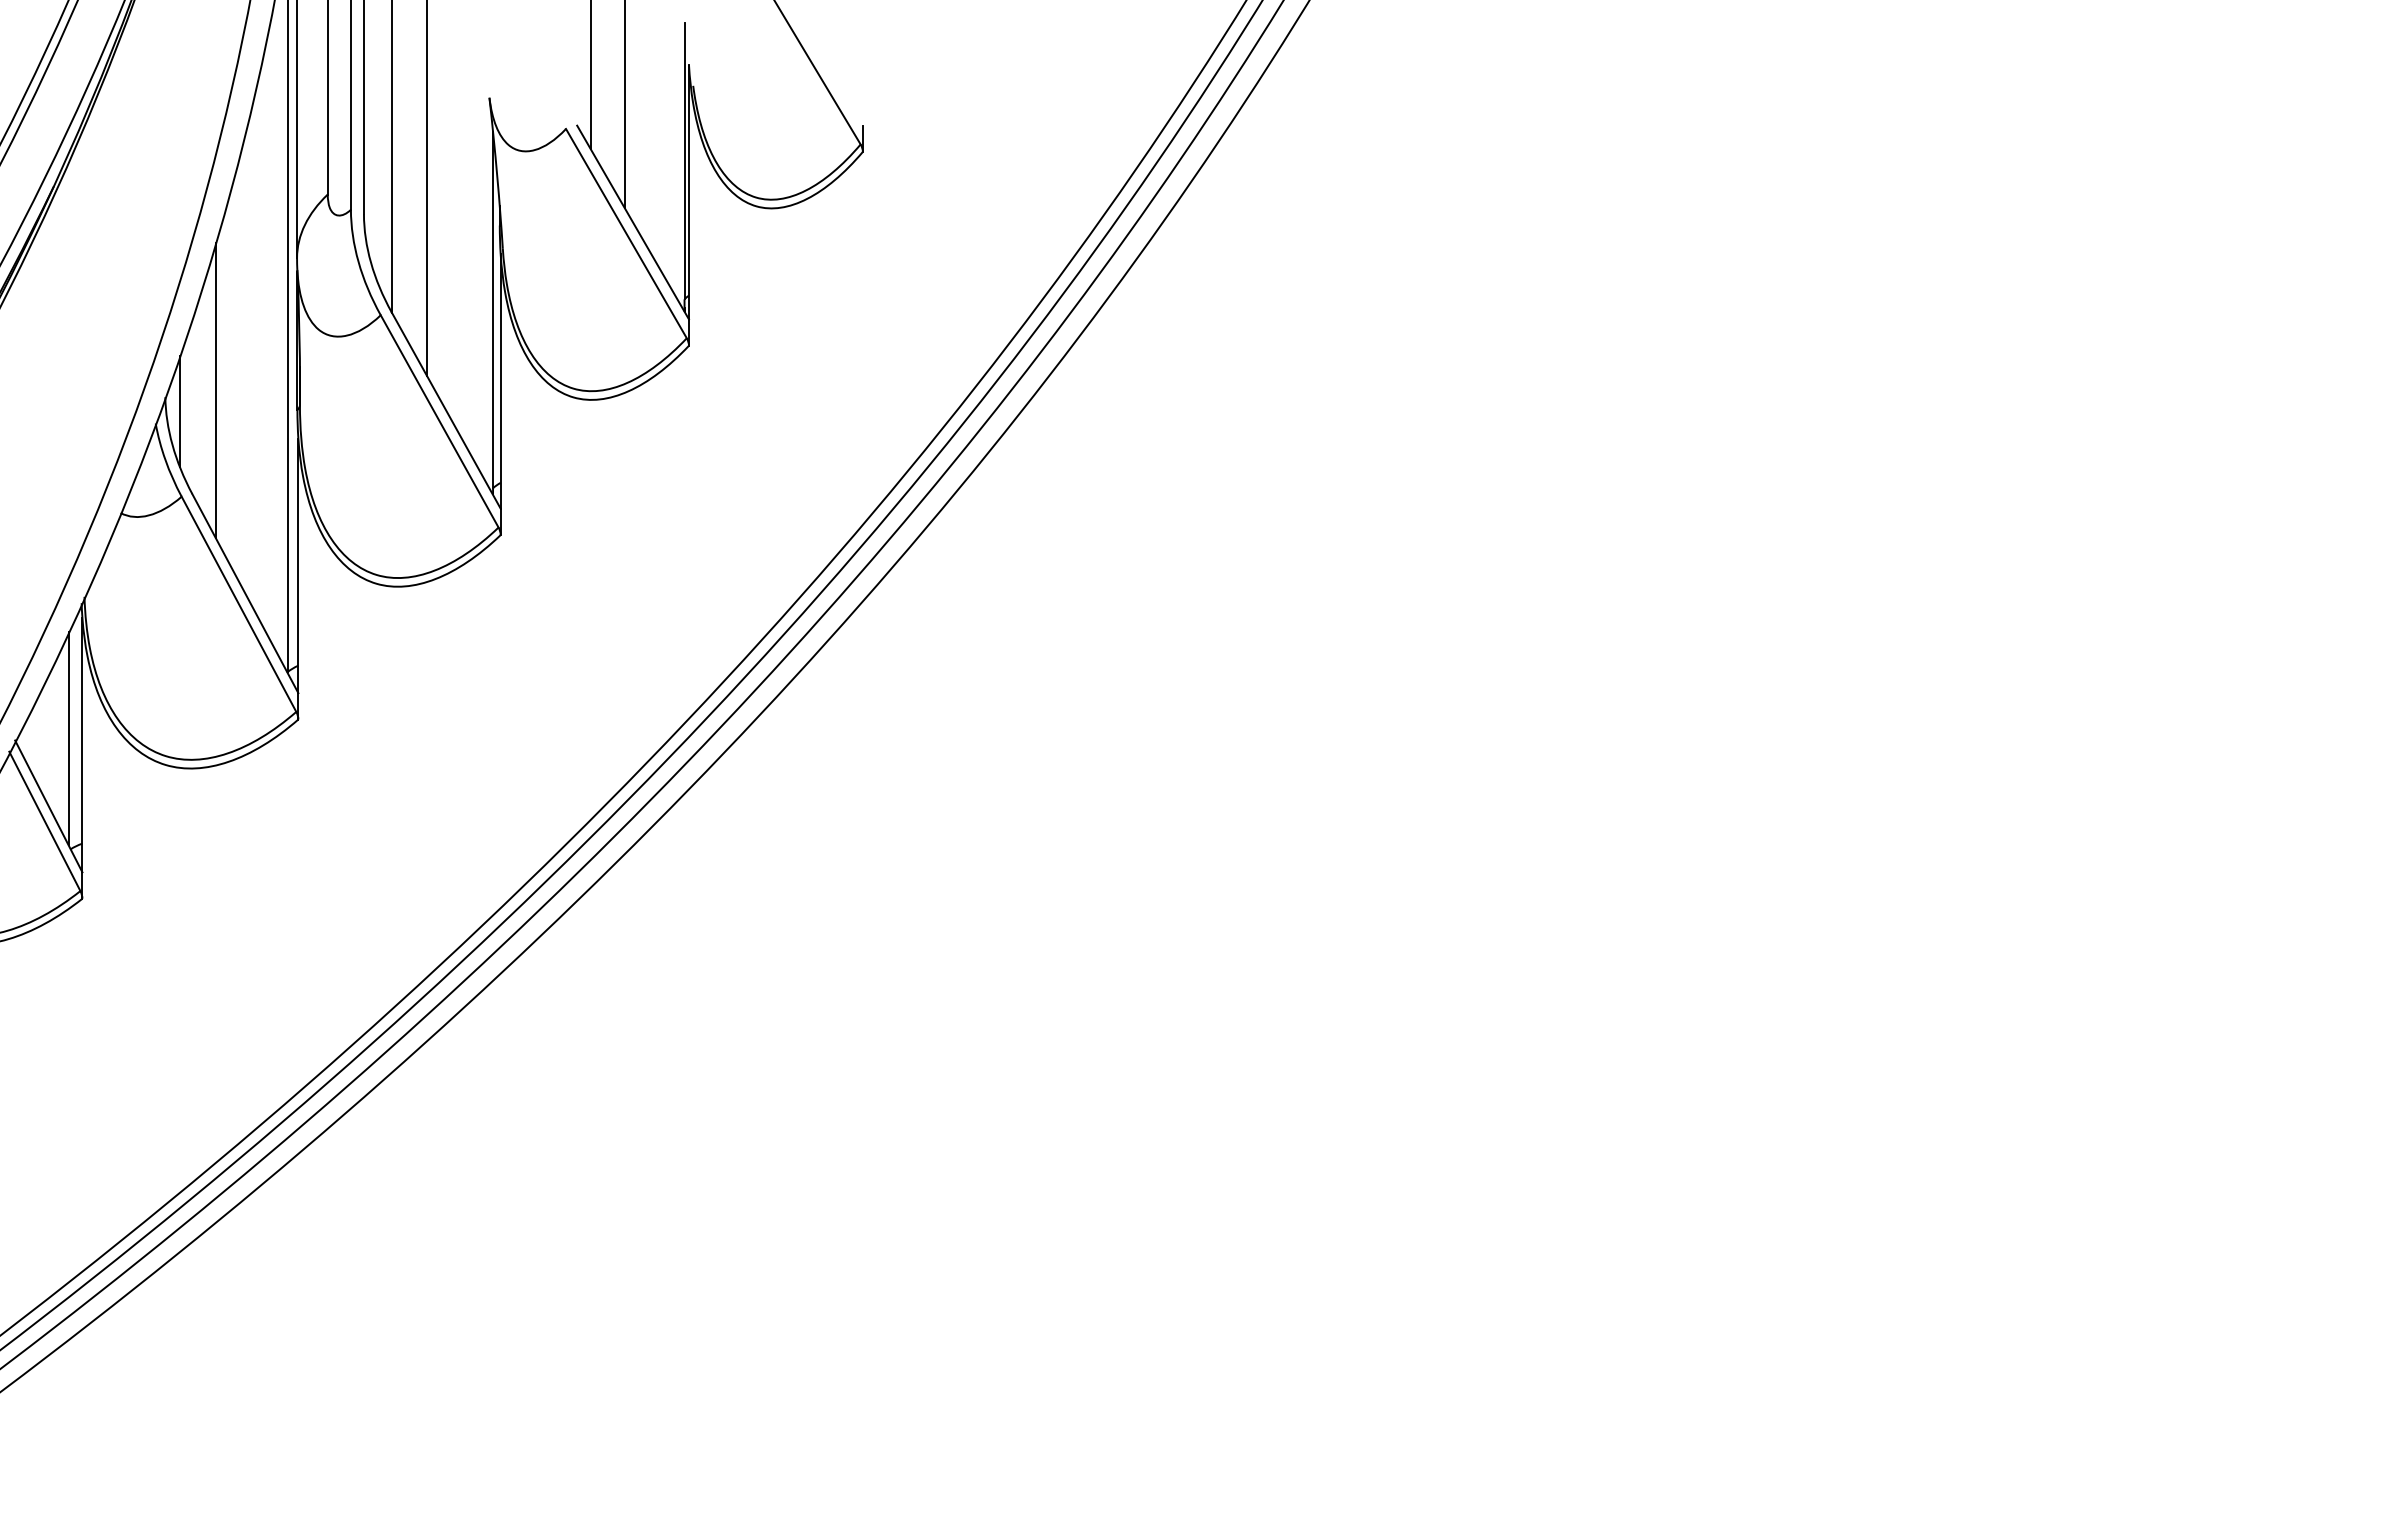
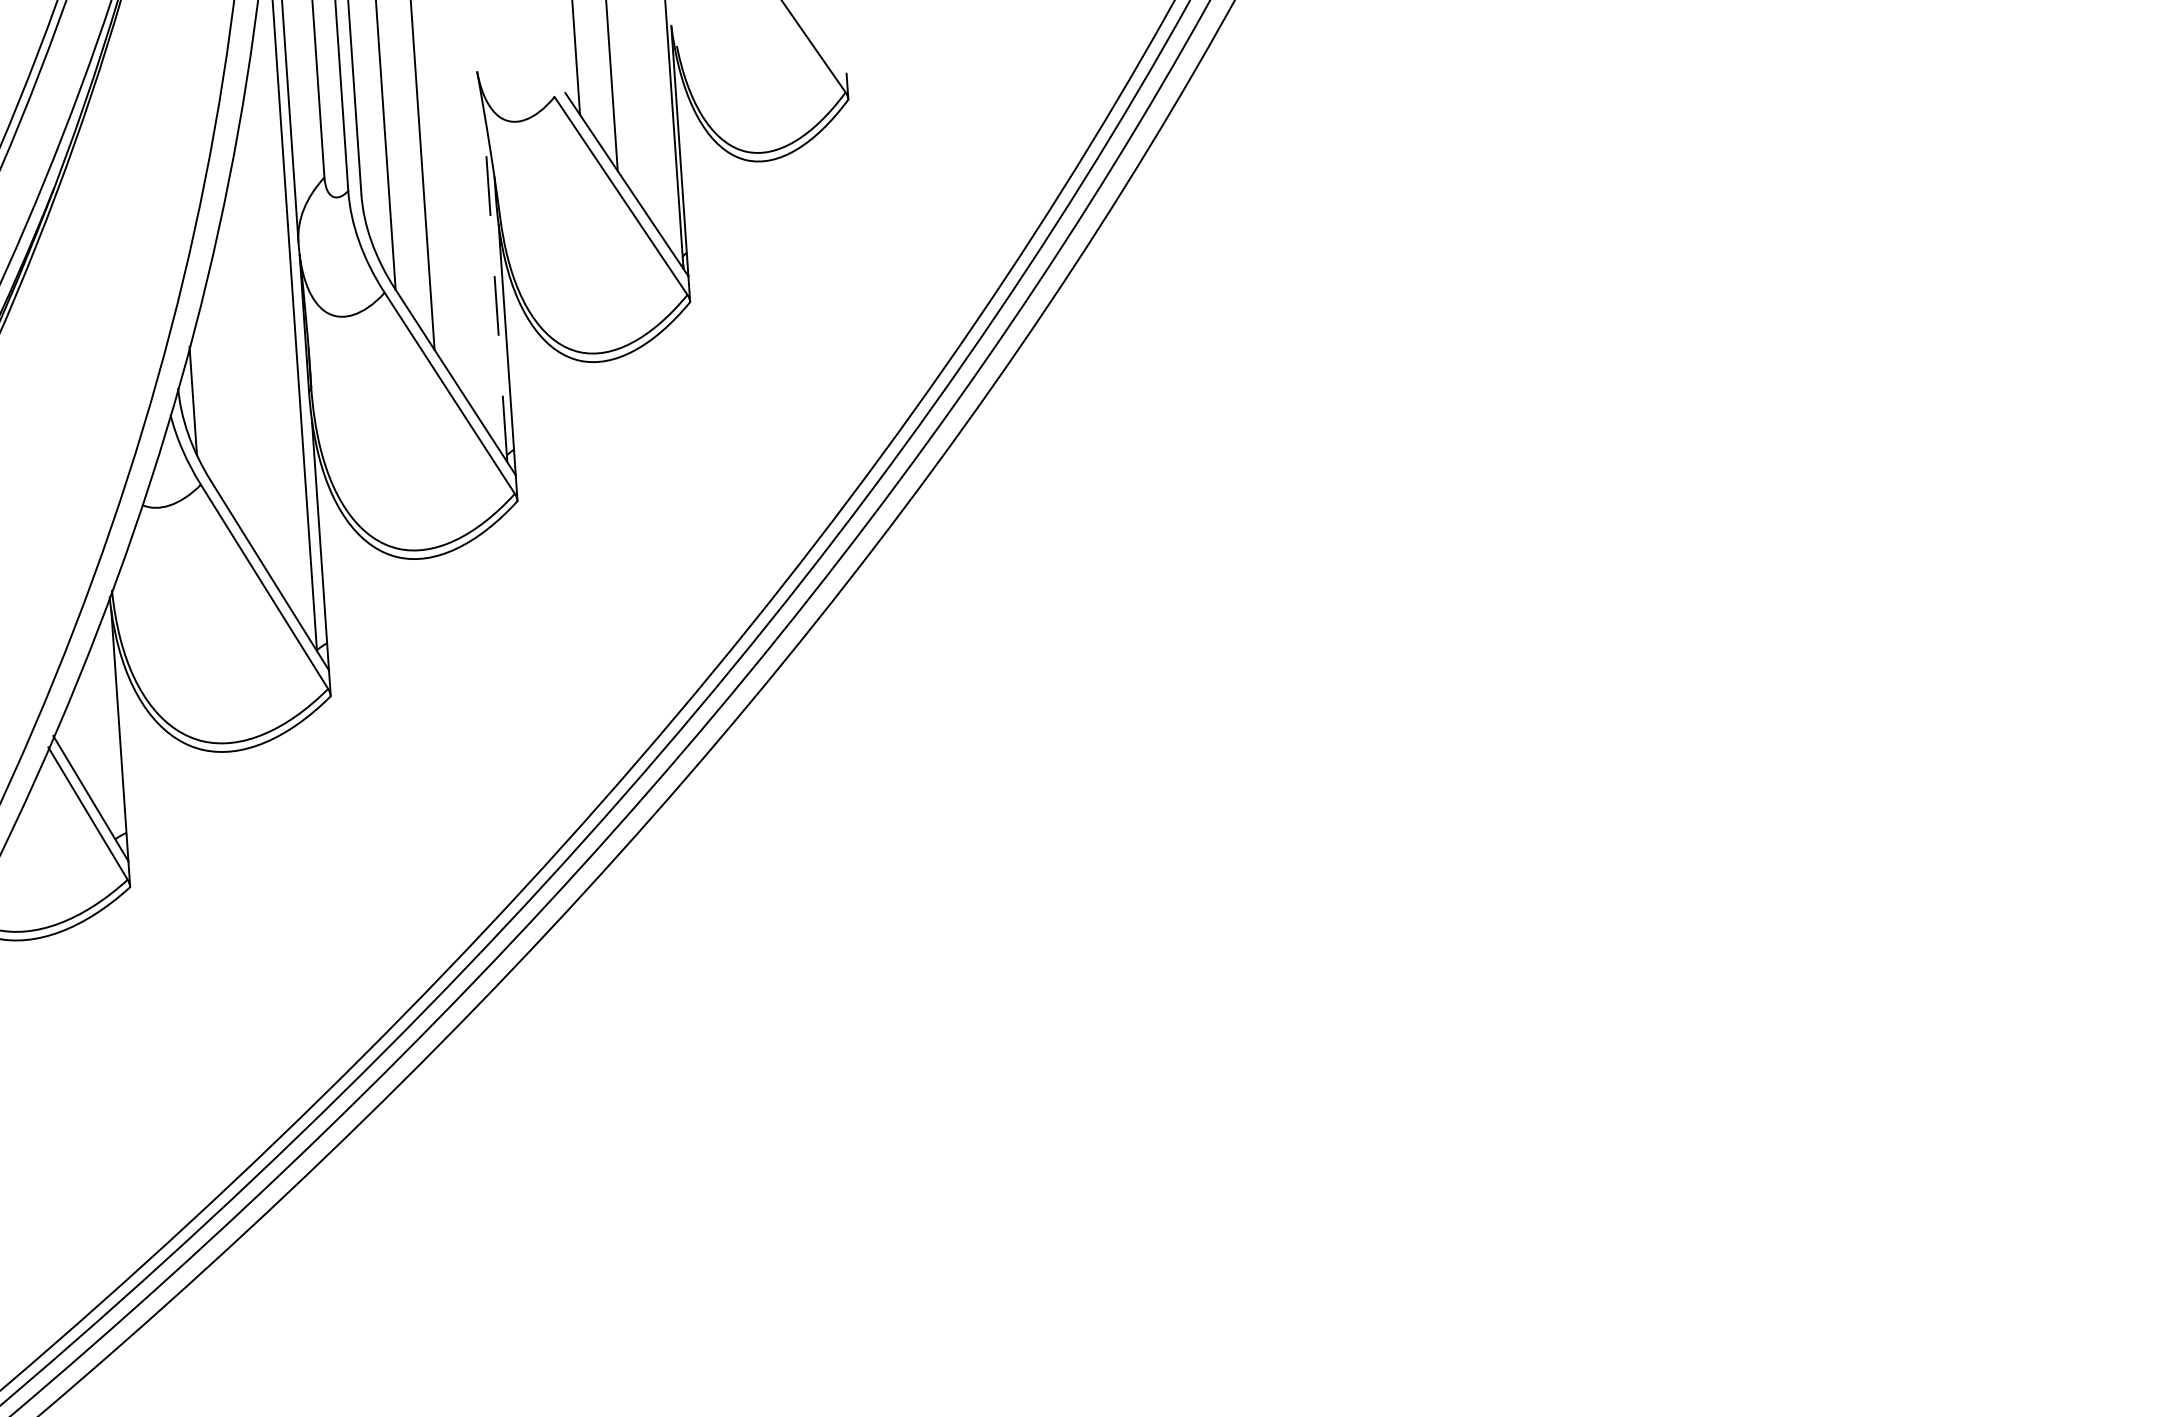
line: (493, 309) -> (495, 279), solid -> dashed
line: (215, 390) -> (227, 377), removed
line: (68, 738) -> (105, 730), removed

